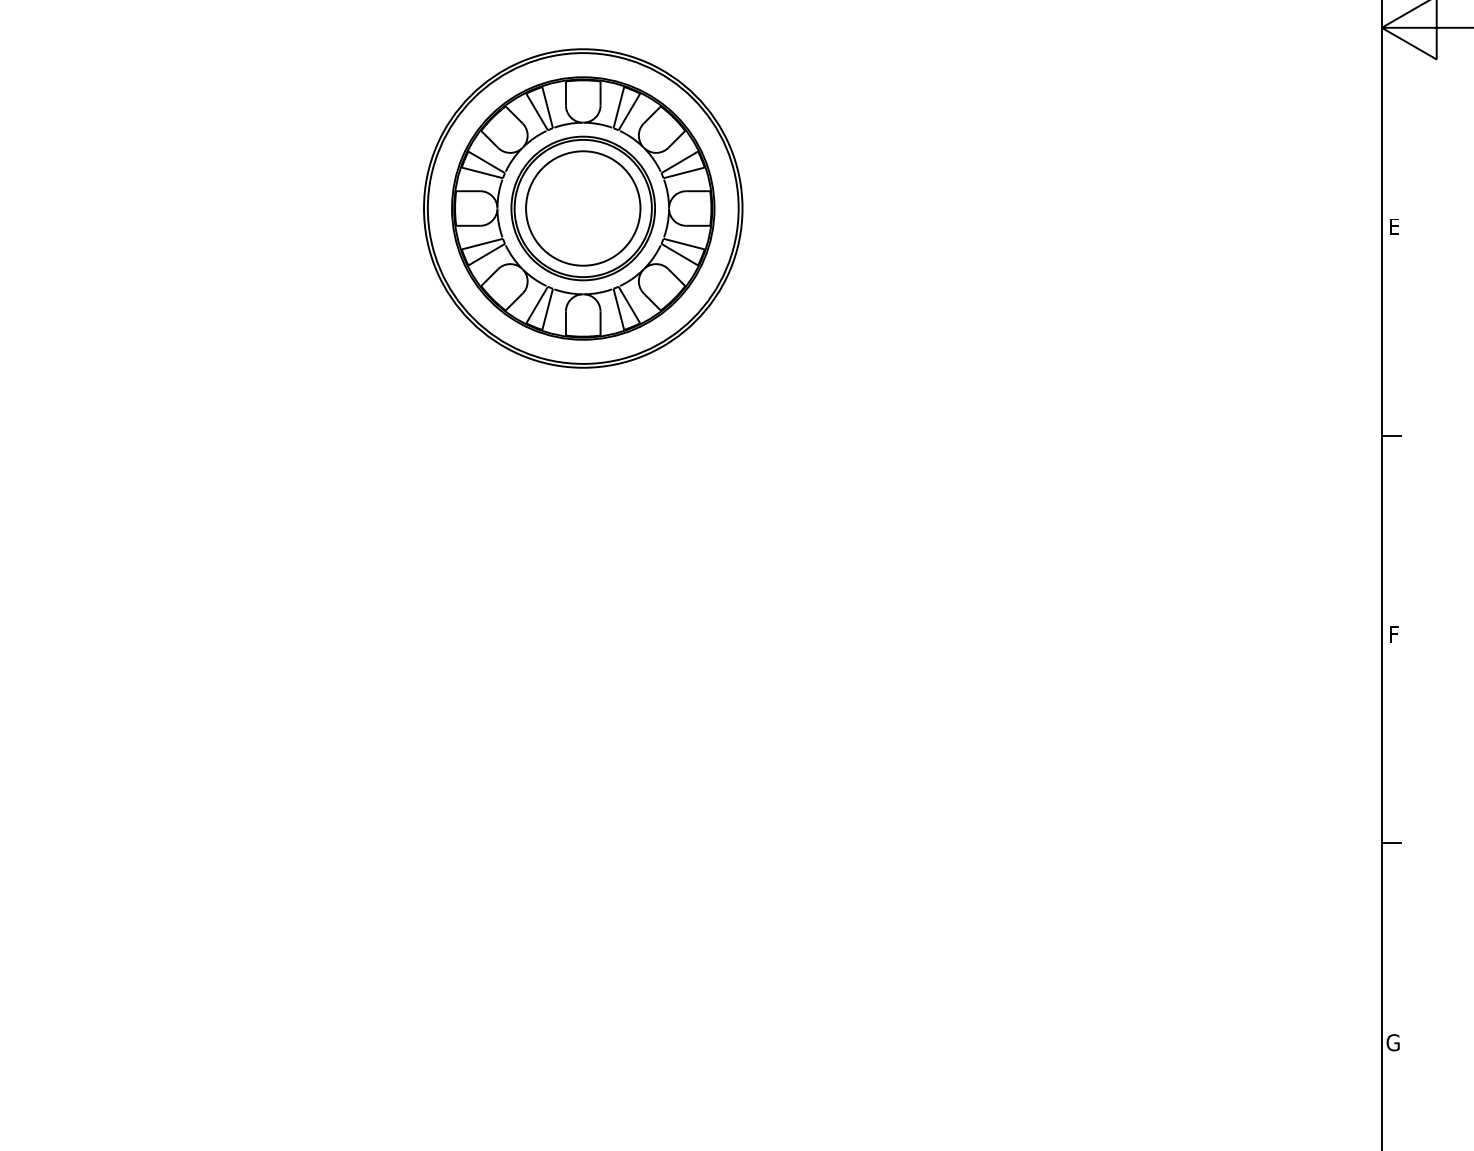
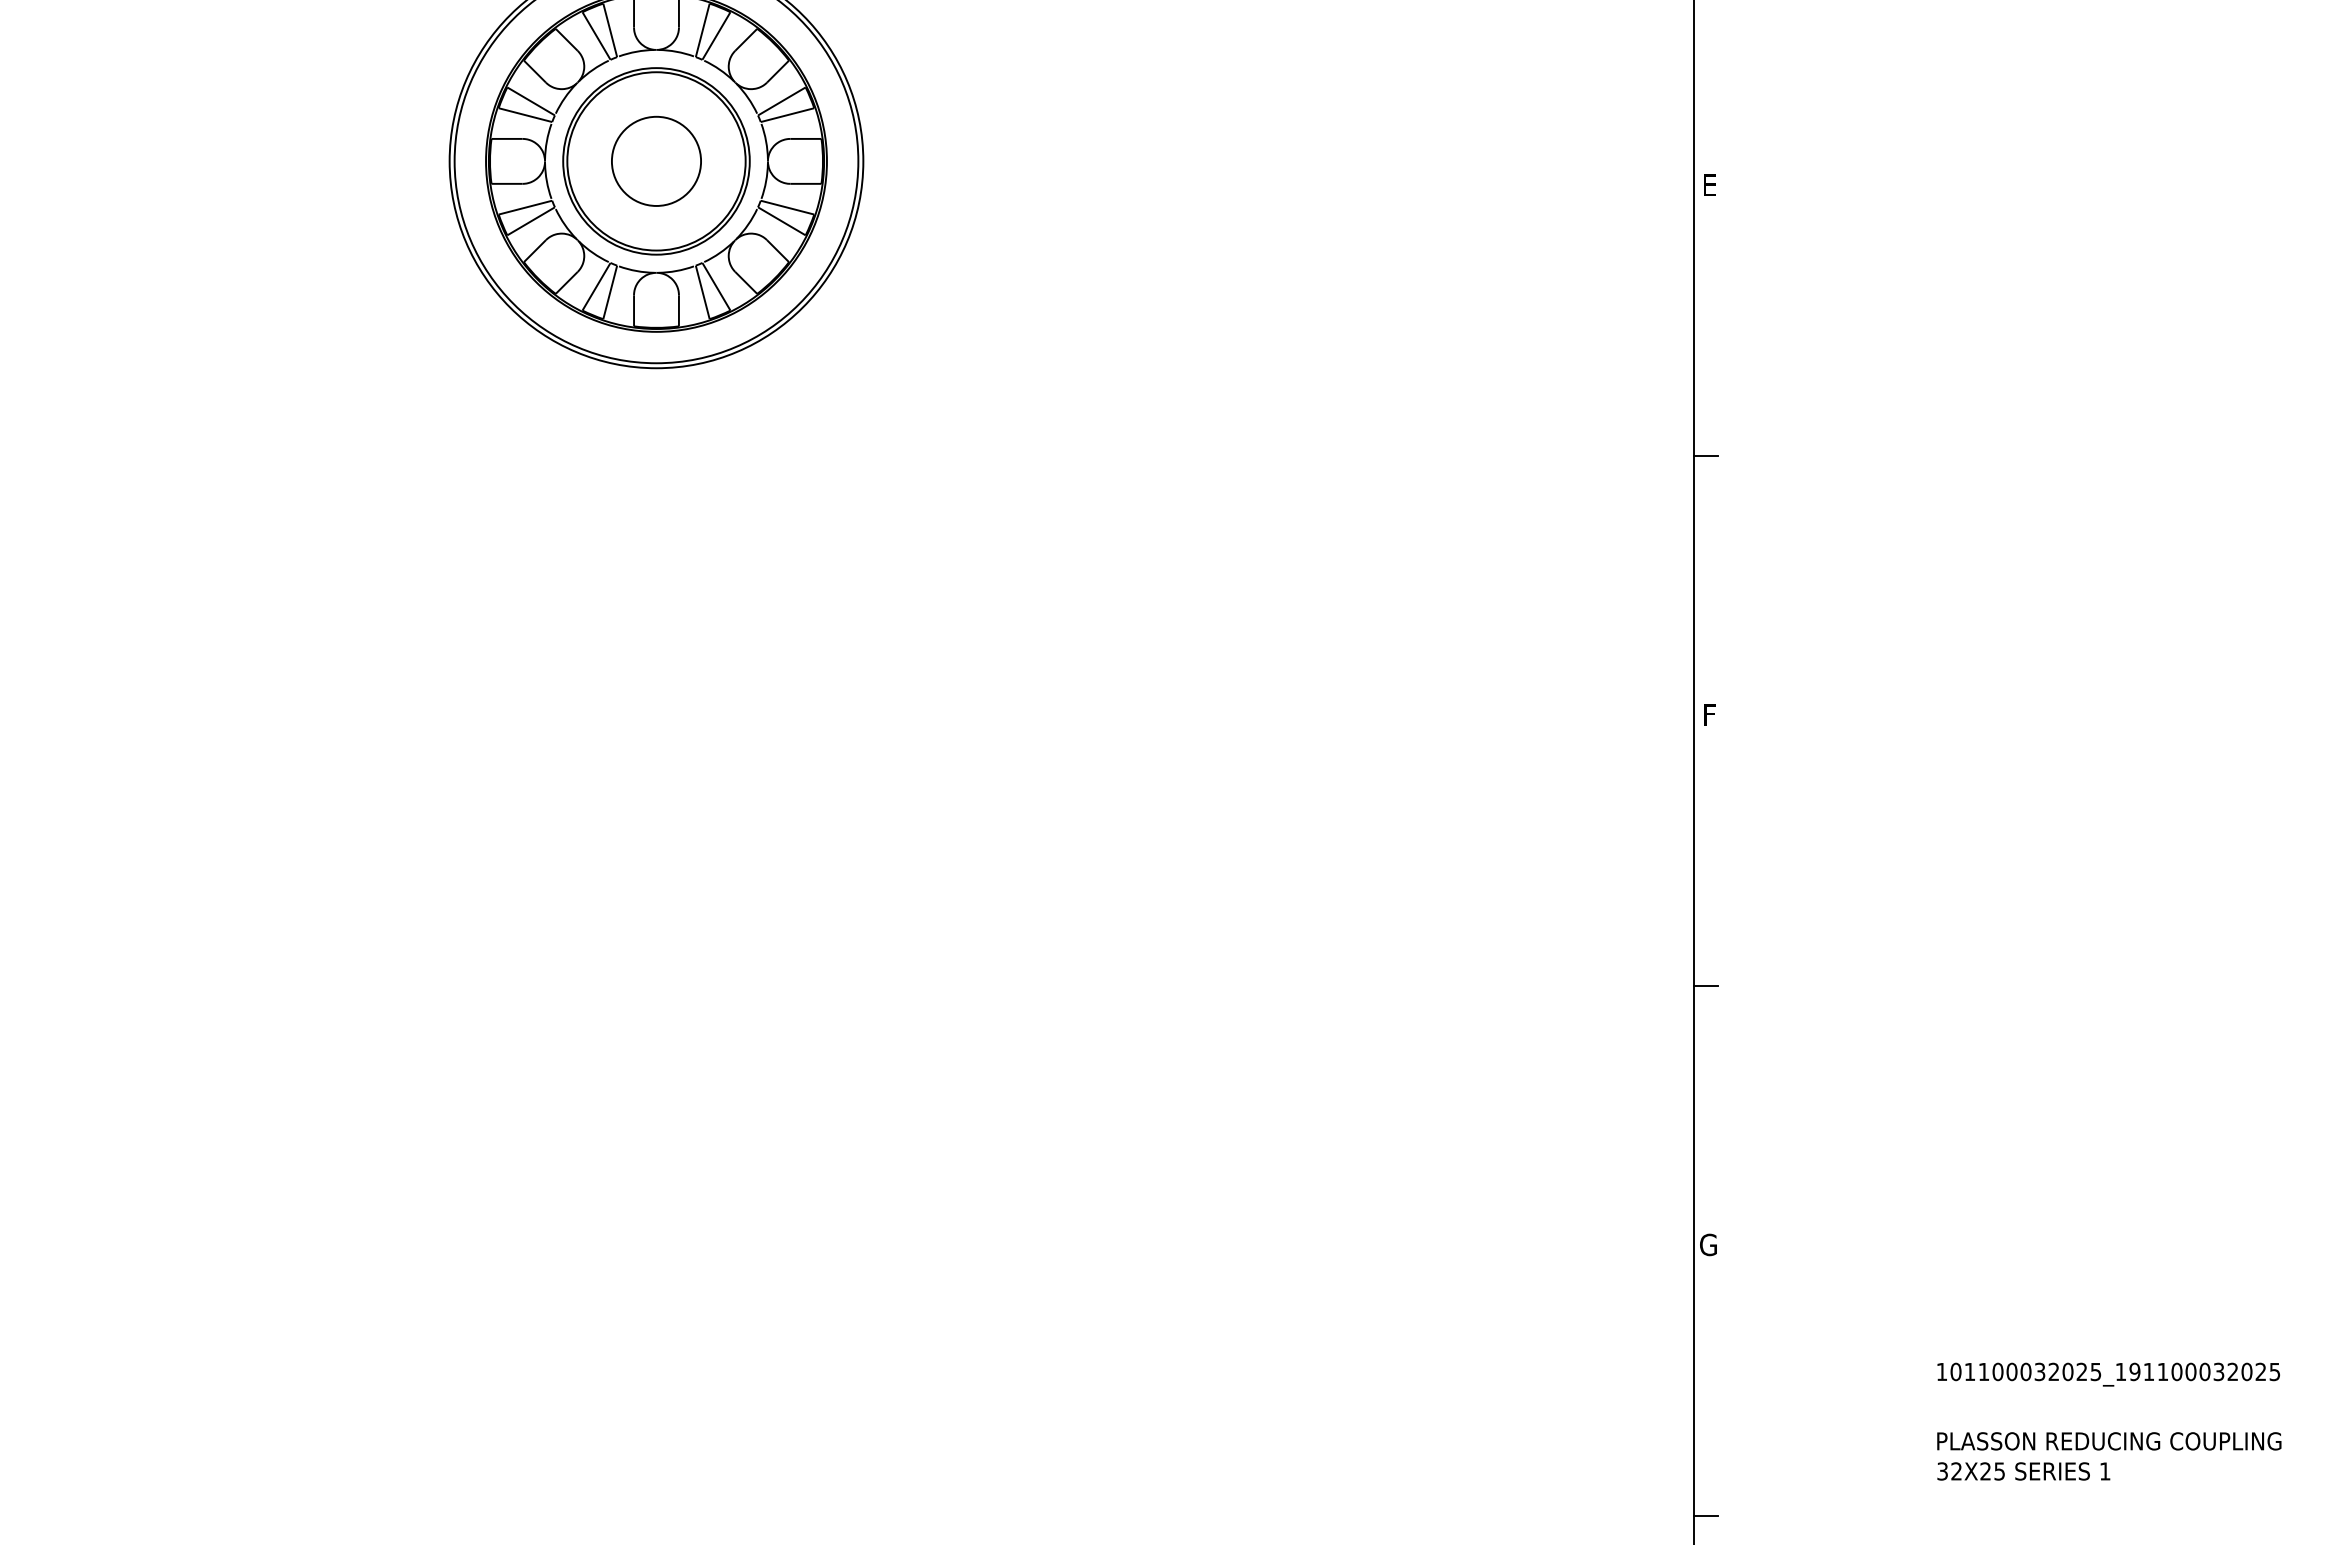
circle: (583, 208) -> (656, 161), size x0.6

